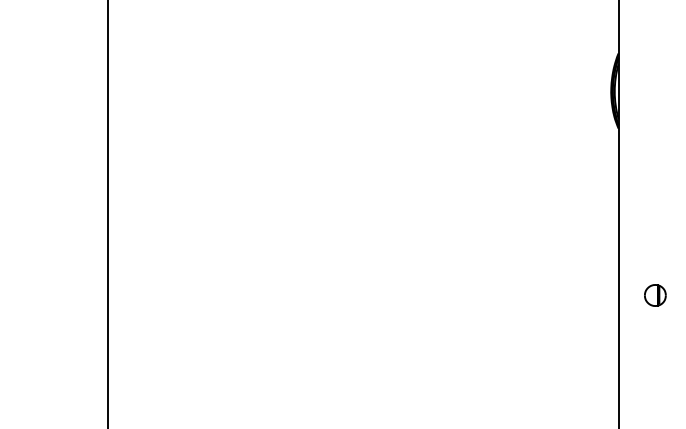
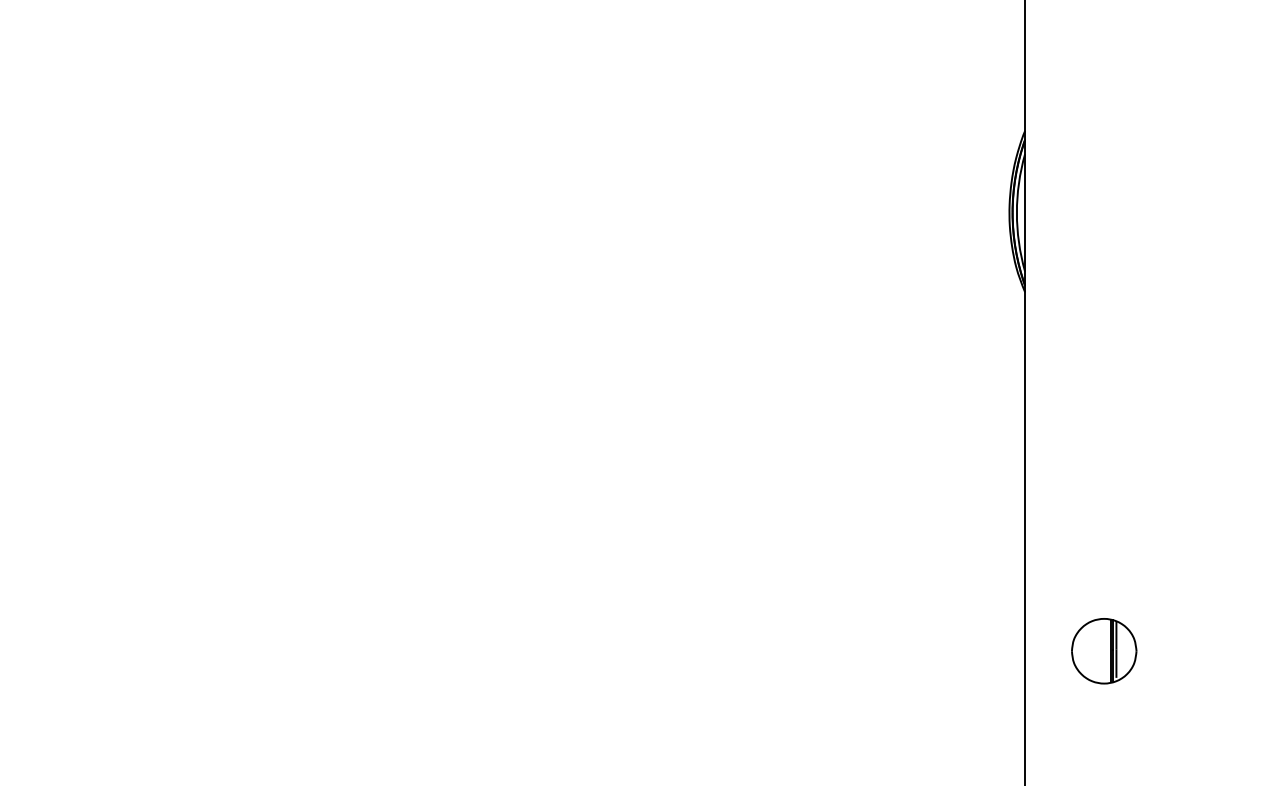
part: (655, 295) -> (1104, 651), size x1.43

